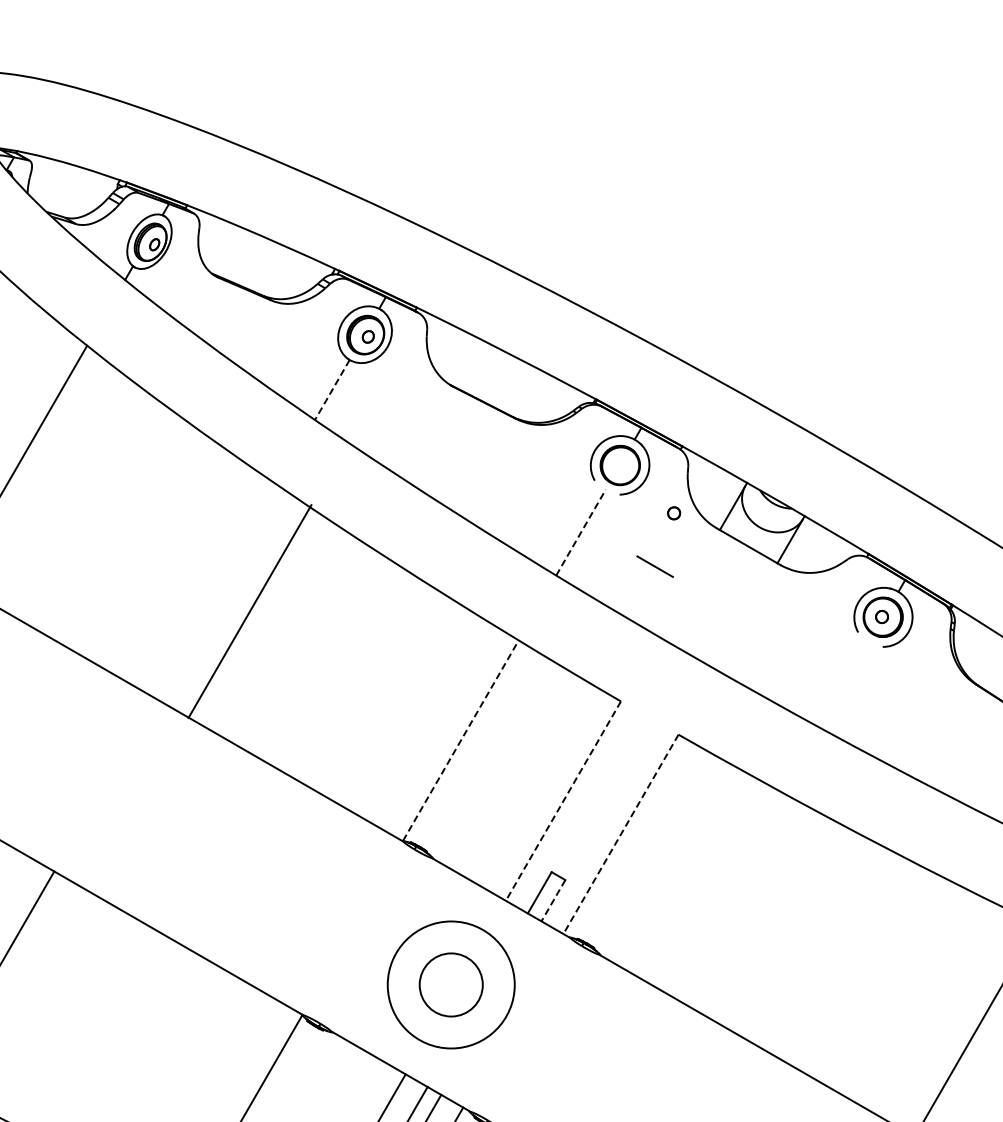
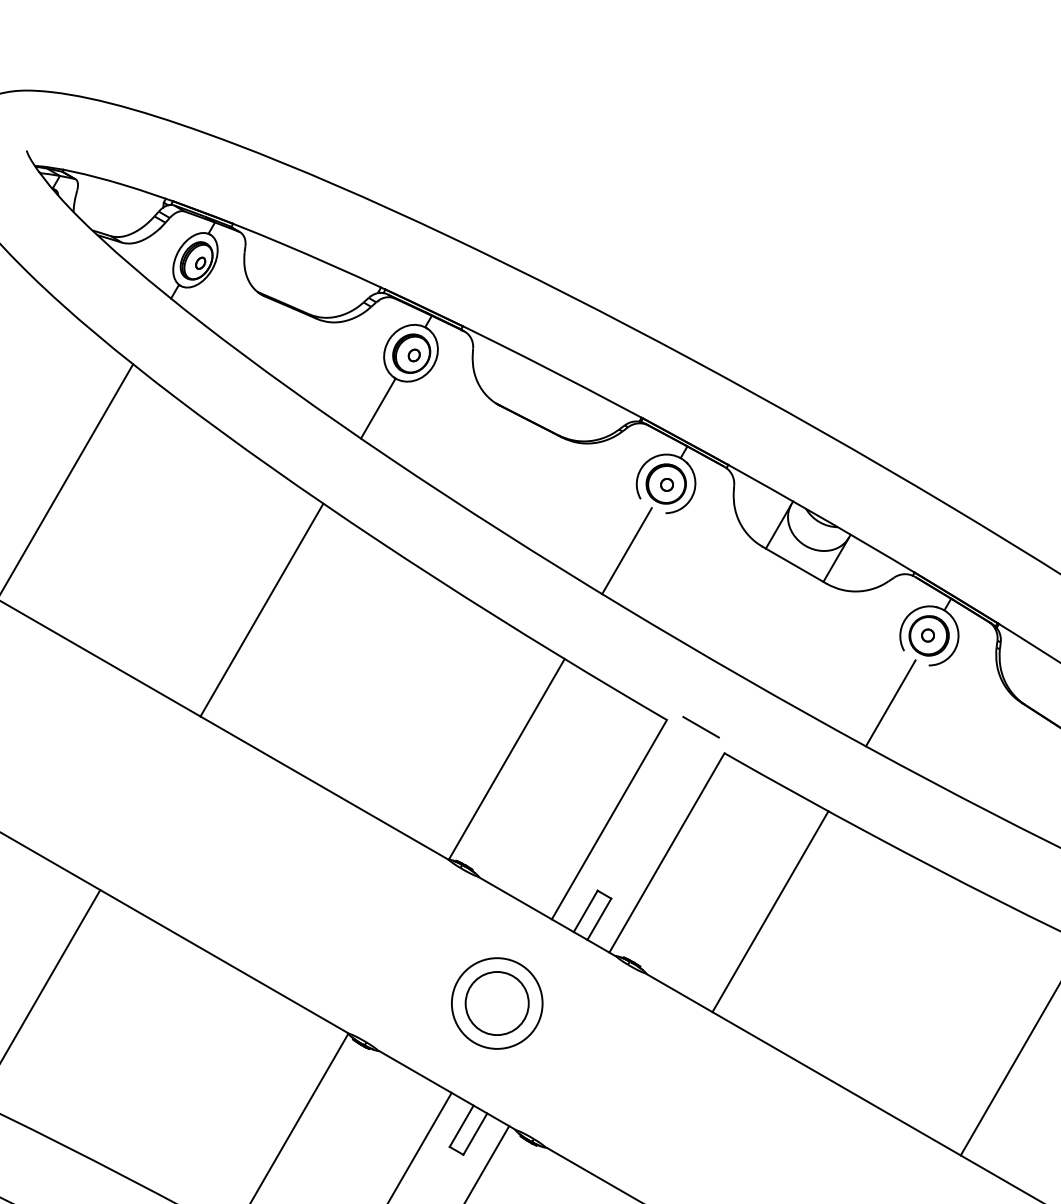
line: (332, 389) -> (378, 408), dashed -> solid
part: (673, 512) -> (666, 484), moved
line: (581, 532) -> (627, 551), dashed -> solid
line: (654, 566) -> (700, 727), moved
line: (249, 610) -> (261, 609), moved
line: (844, 684) -> (890, 703), added
line: (460, 740) -> (506, 759), dashed -> solid
line: (563, 801) -> (609, 820), dashed -> solid
line: (620, 834) -> (666, 853), dashed -> solid
line: (724, 892) -> (770, 911), added
line: (553, 900) -> (599, 919), dashed -> solid
circle: (450, 984) -> (496, 1003), size x0.71

